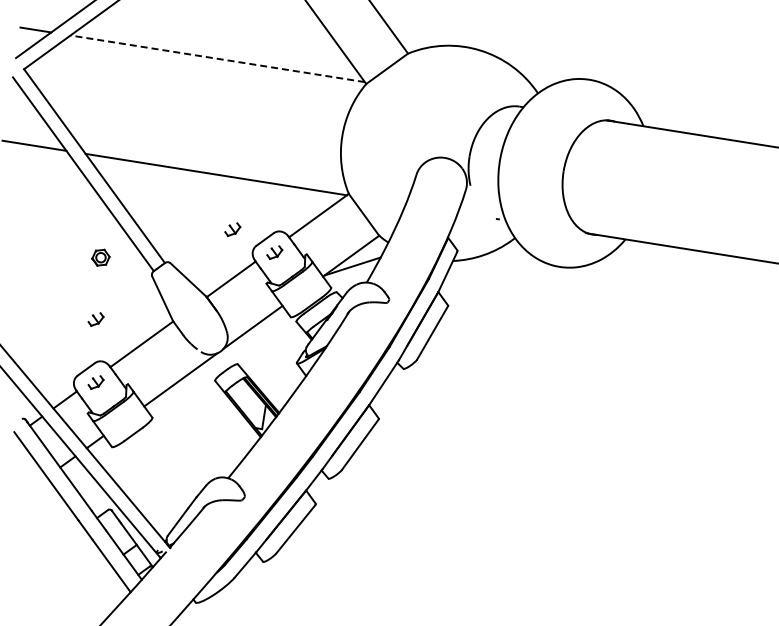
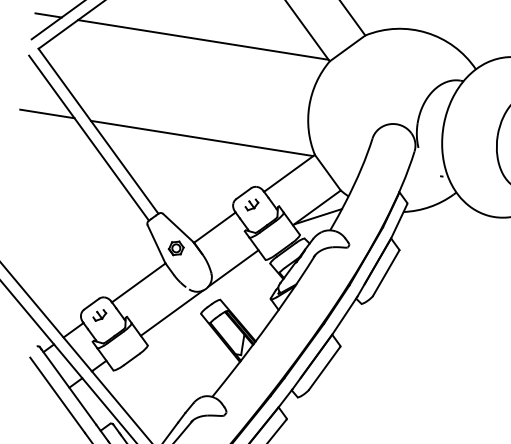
line: (217, 58) -> (203, 39), dashed -> solid
part: (232, 229) -> (215, 185), removed
part: (100, 257) -> (175, 248), moved
part: (95, 319) -> (99, 261), removed

